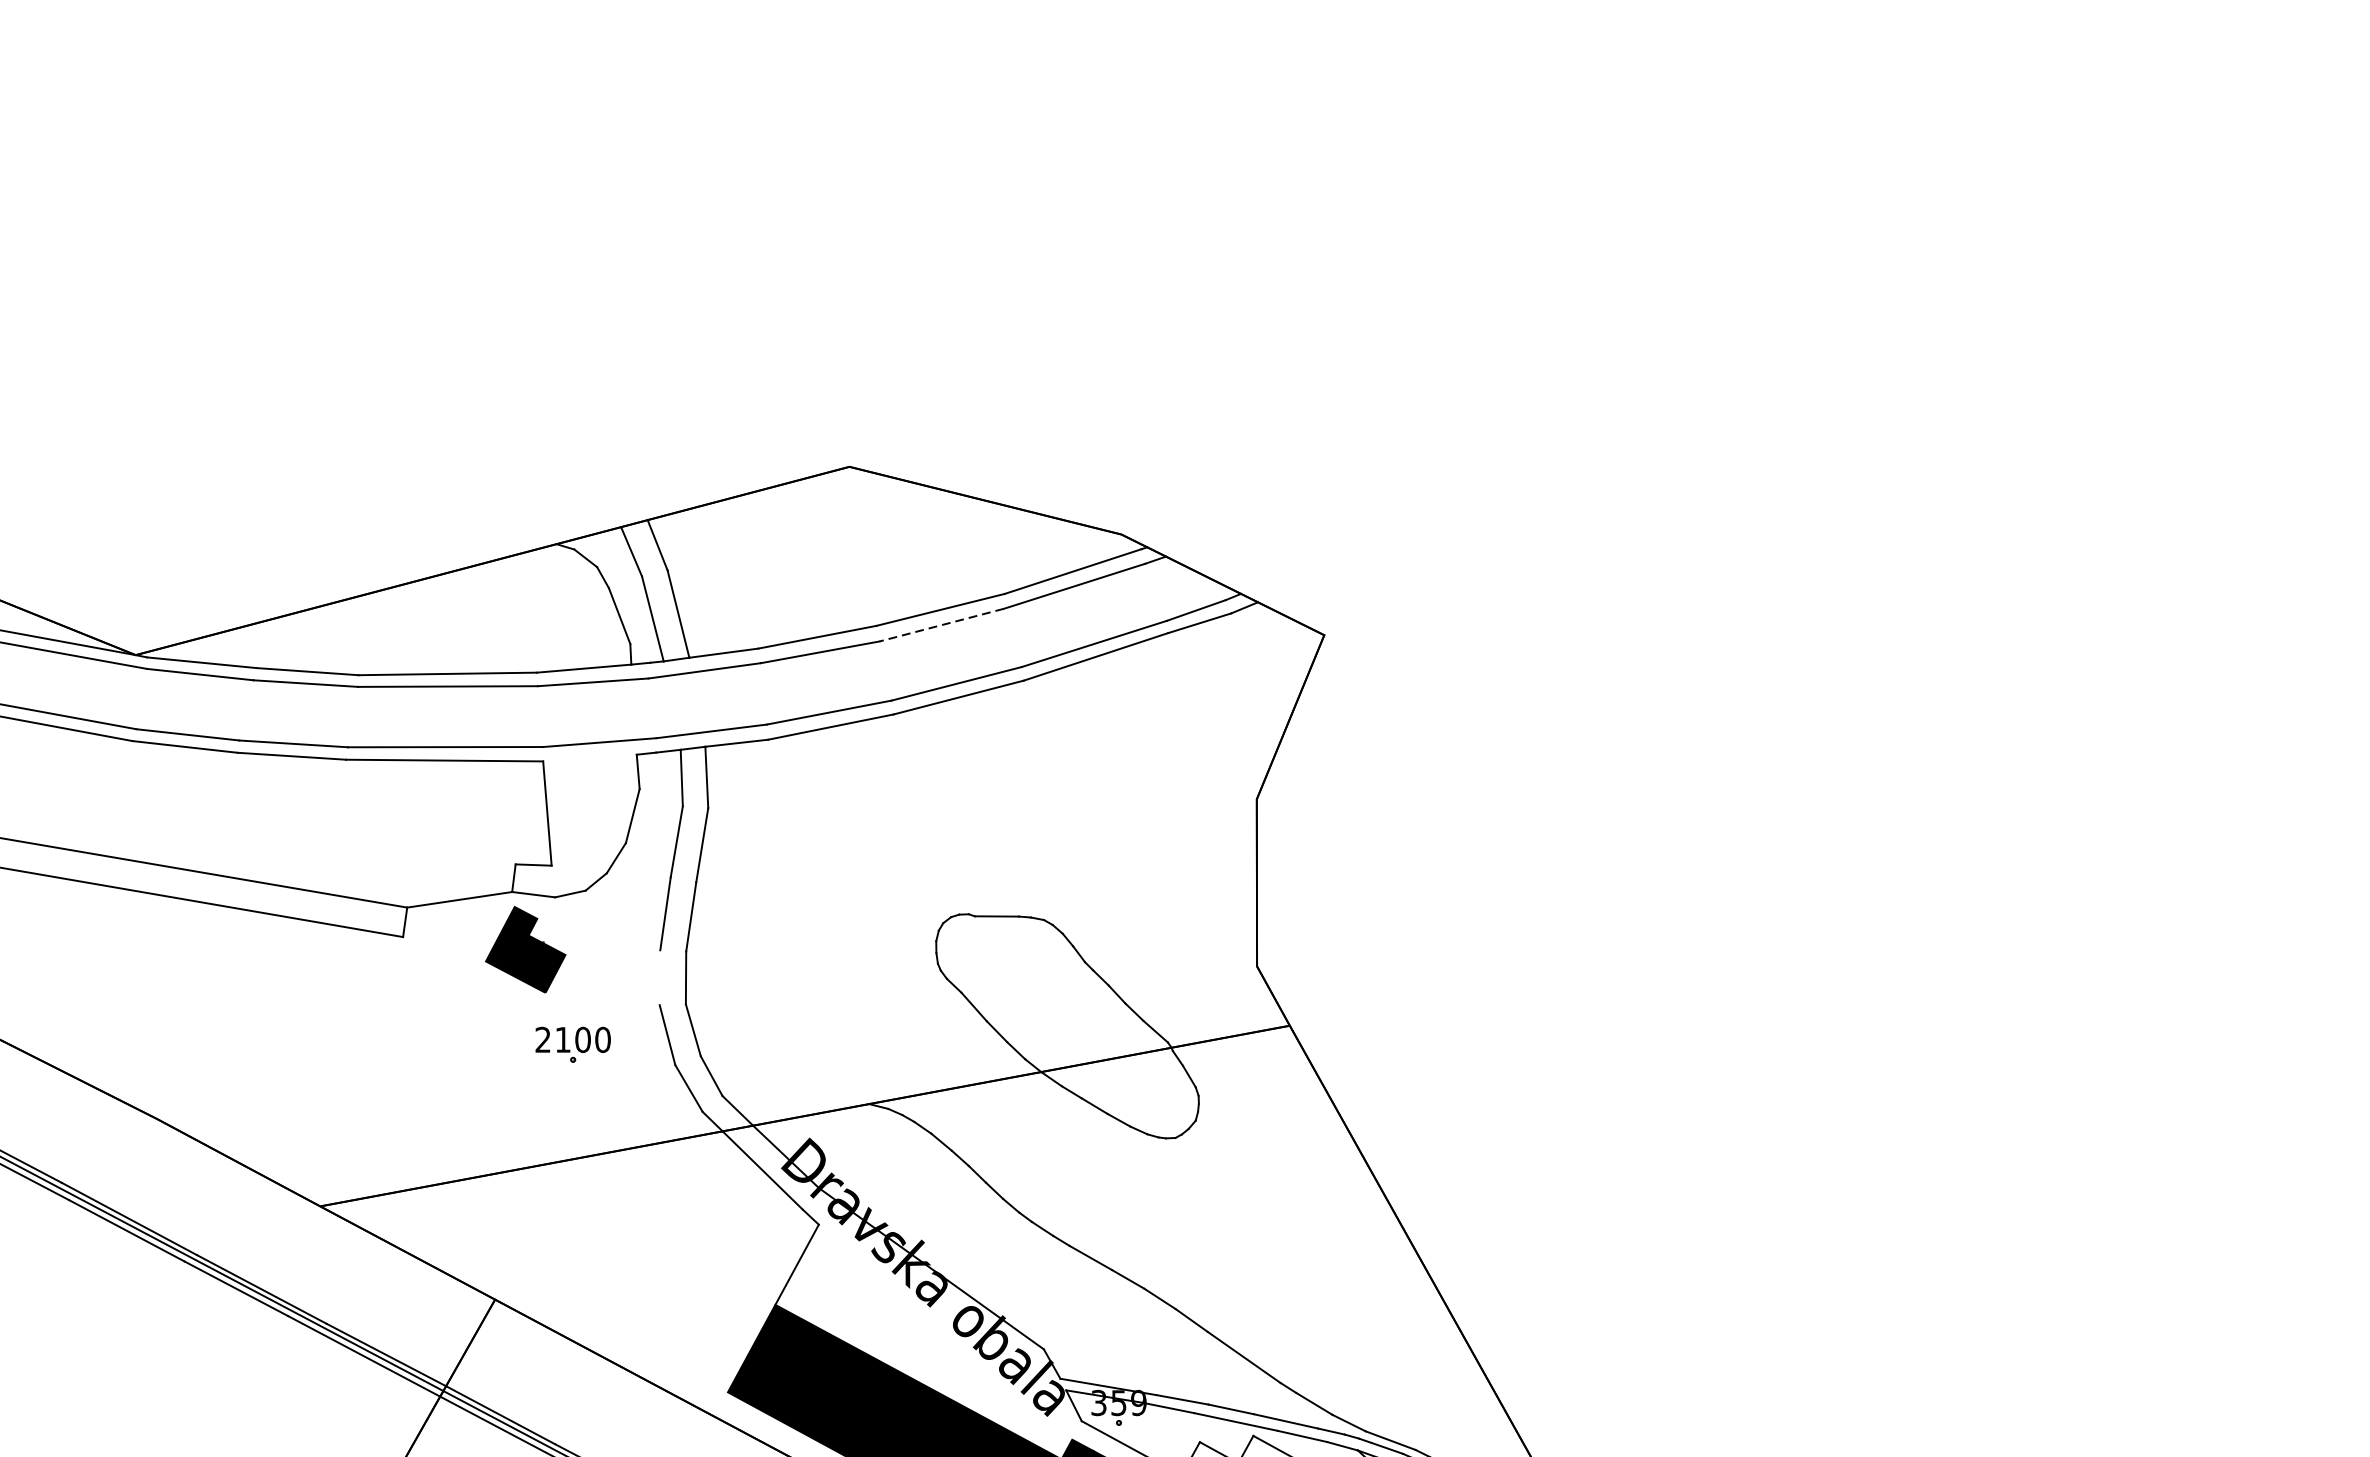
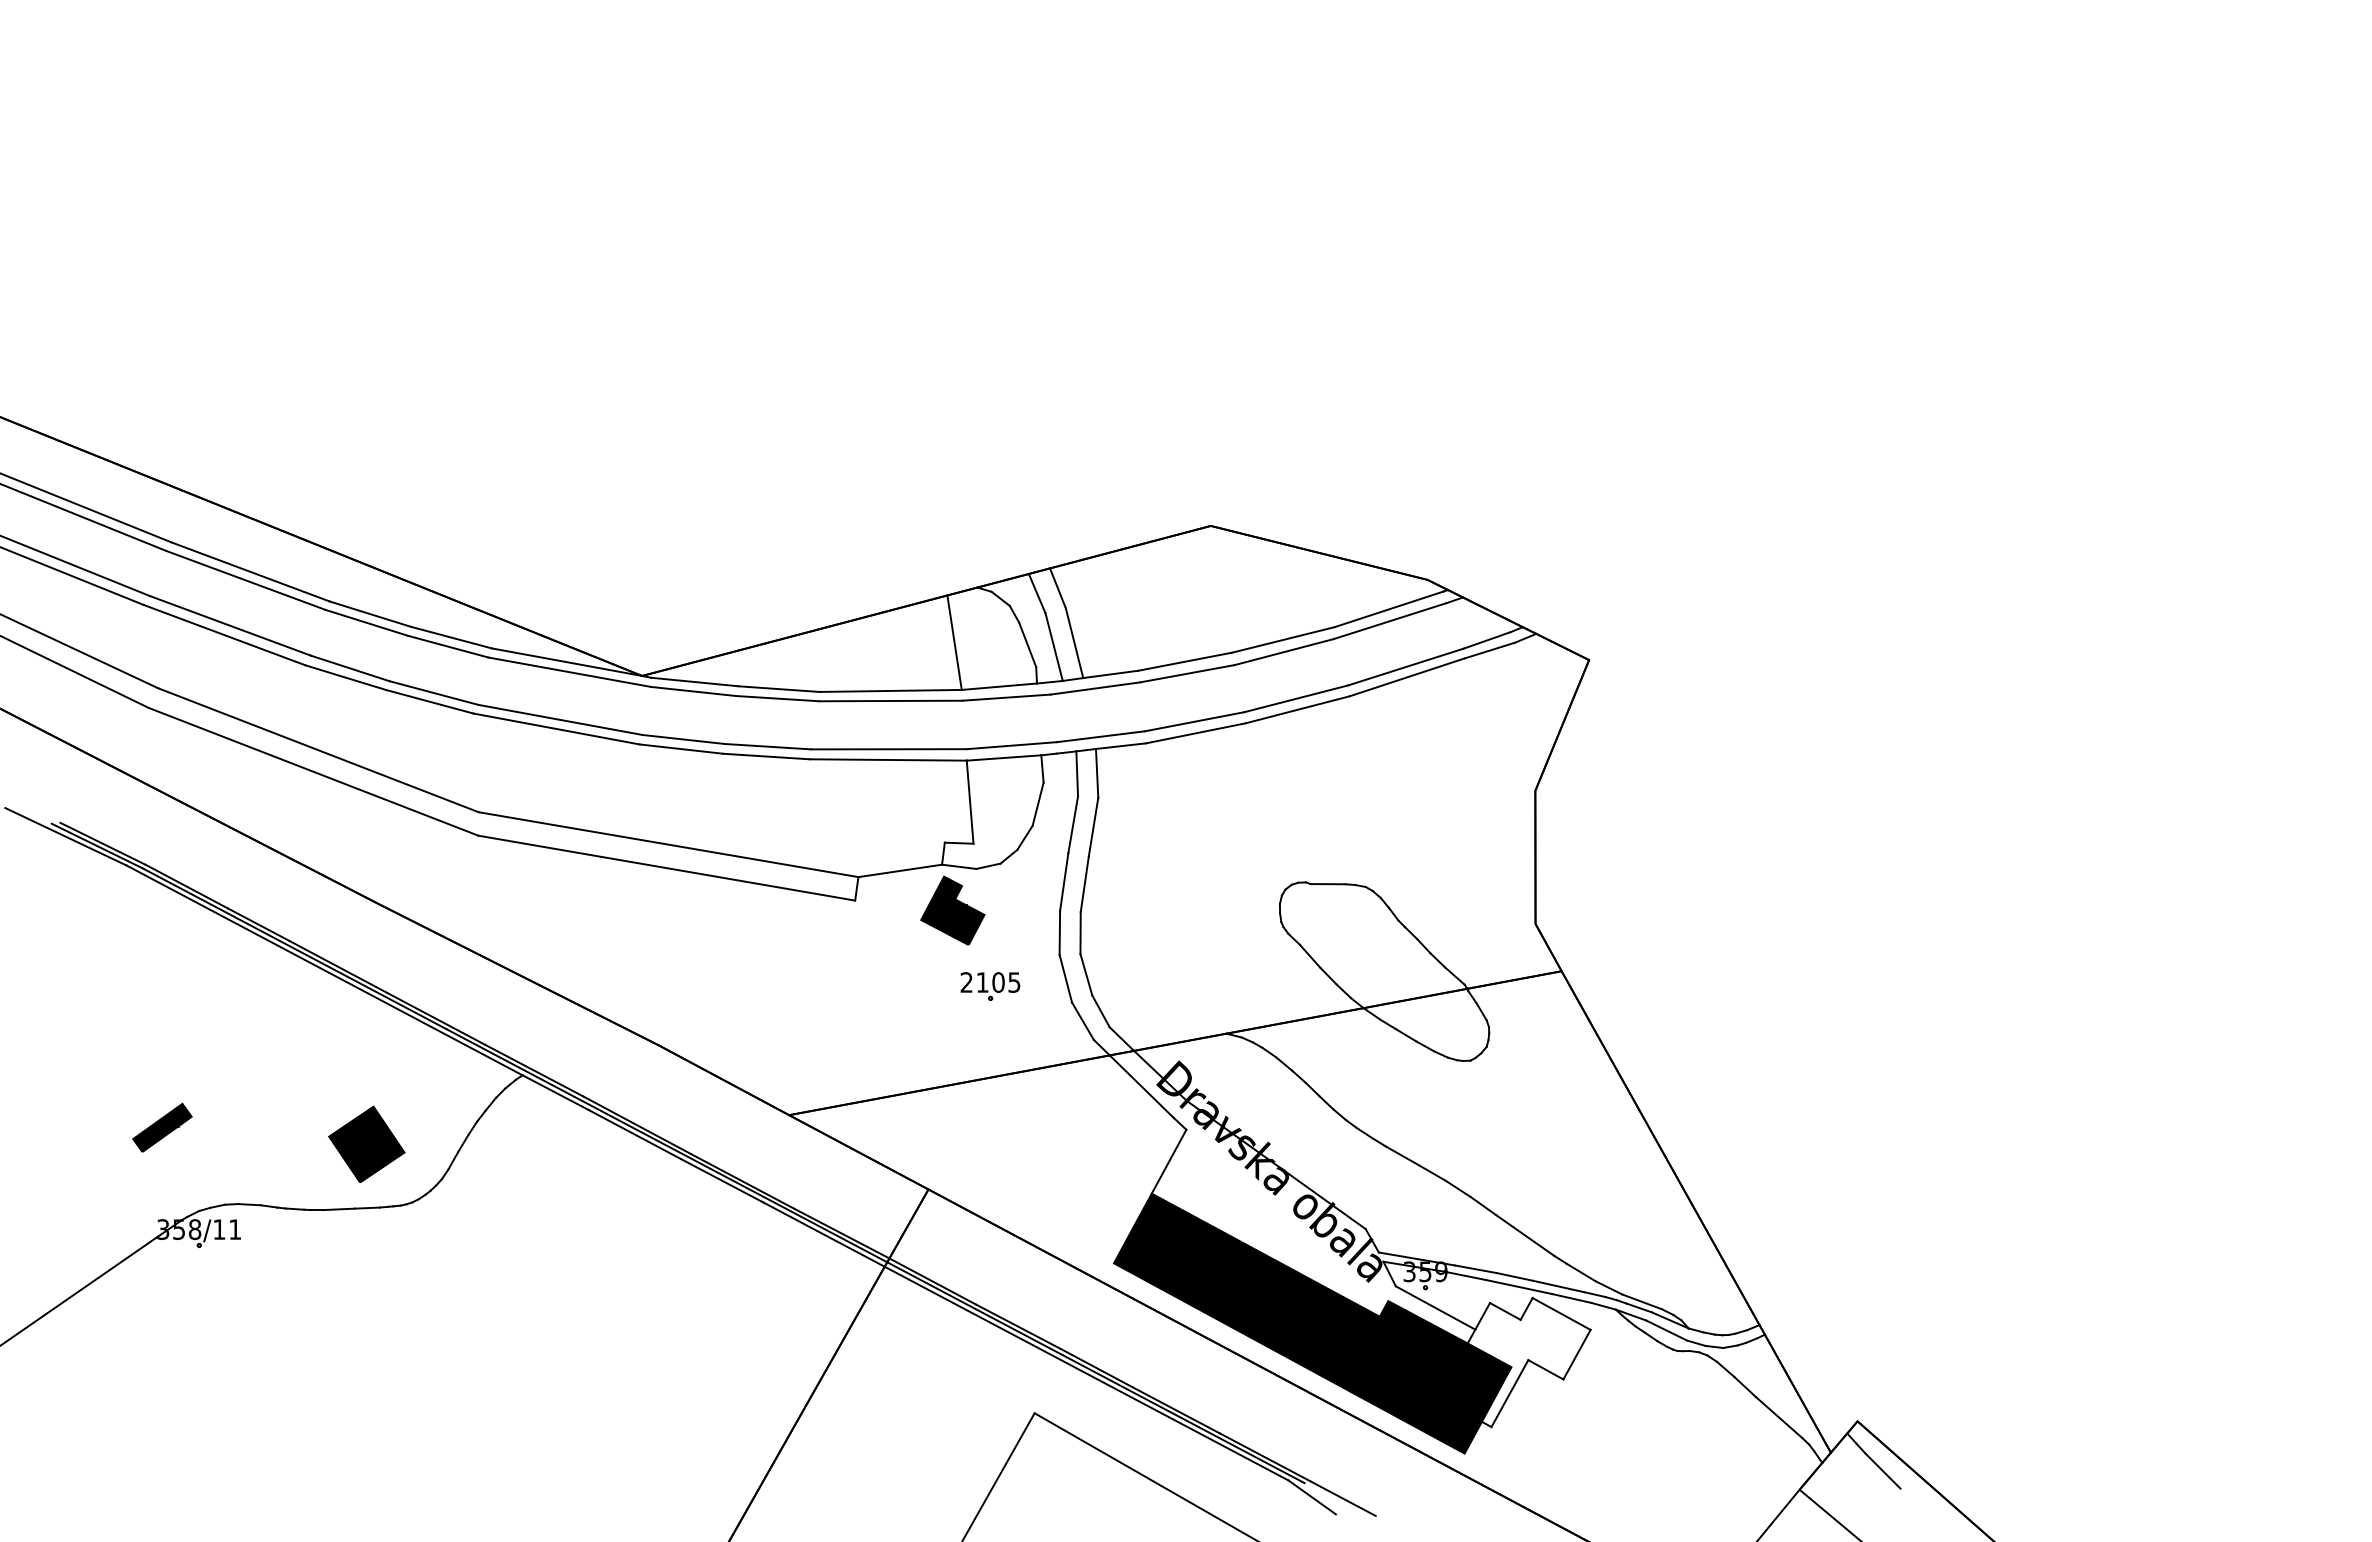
line: (527, 613) -> (954, 642), added
line: (940, 625) -> (1283, 652), dashed -> solid
line: (589, 757) -> (1003, 757), added
line: (659, 977) -> (1059, 932), added
text: (603, 1039) -> (1014, 982), 2100 -> 2105

